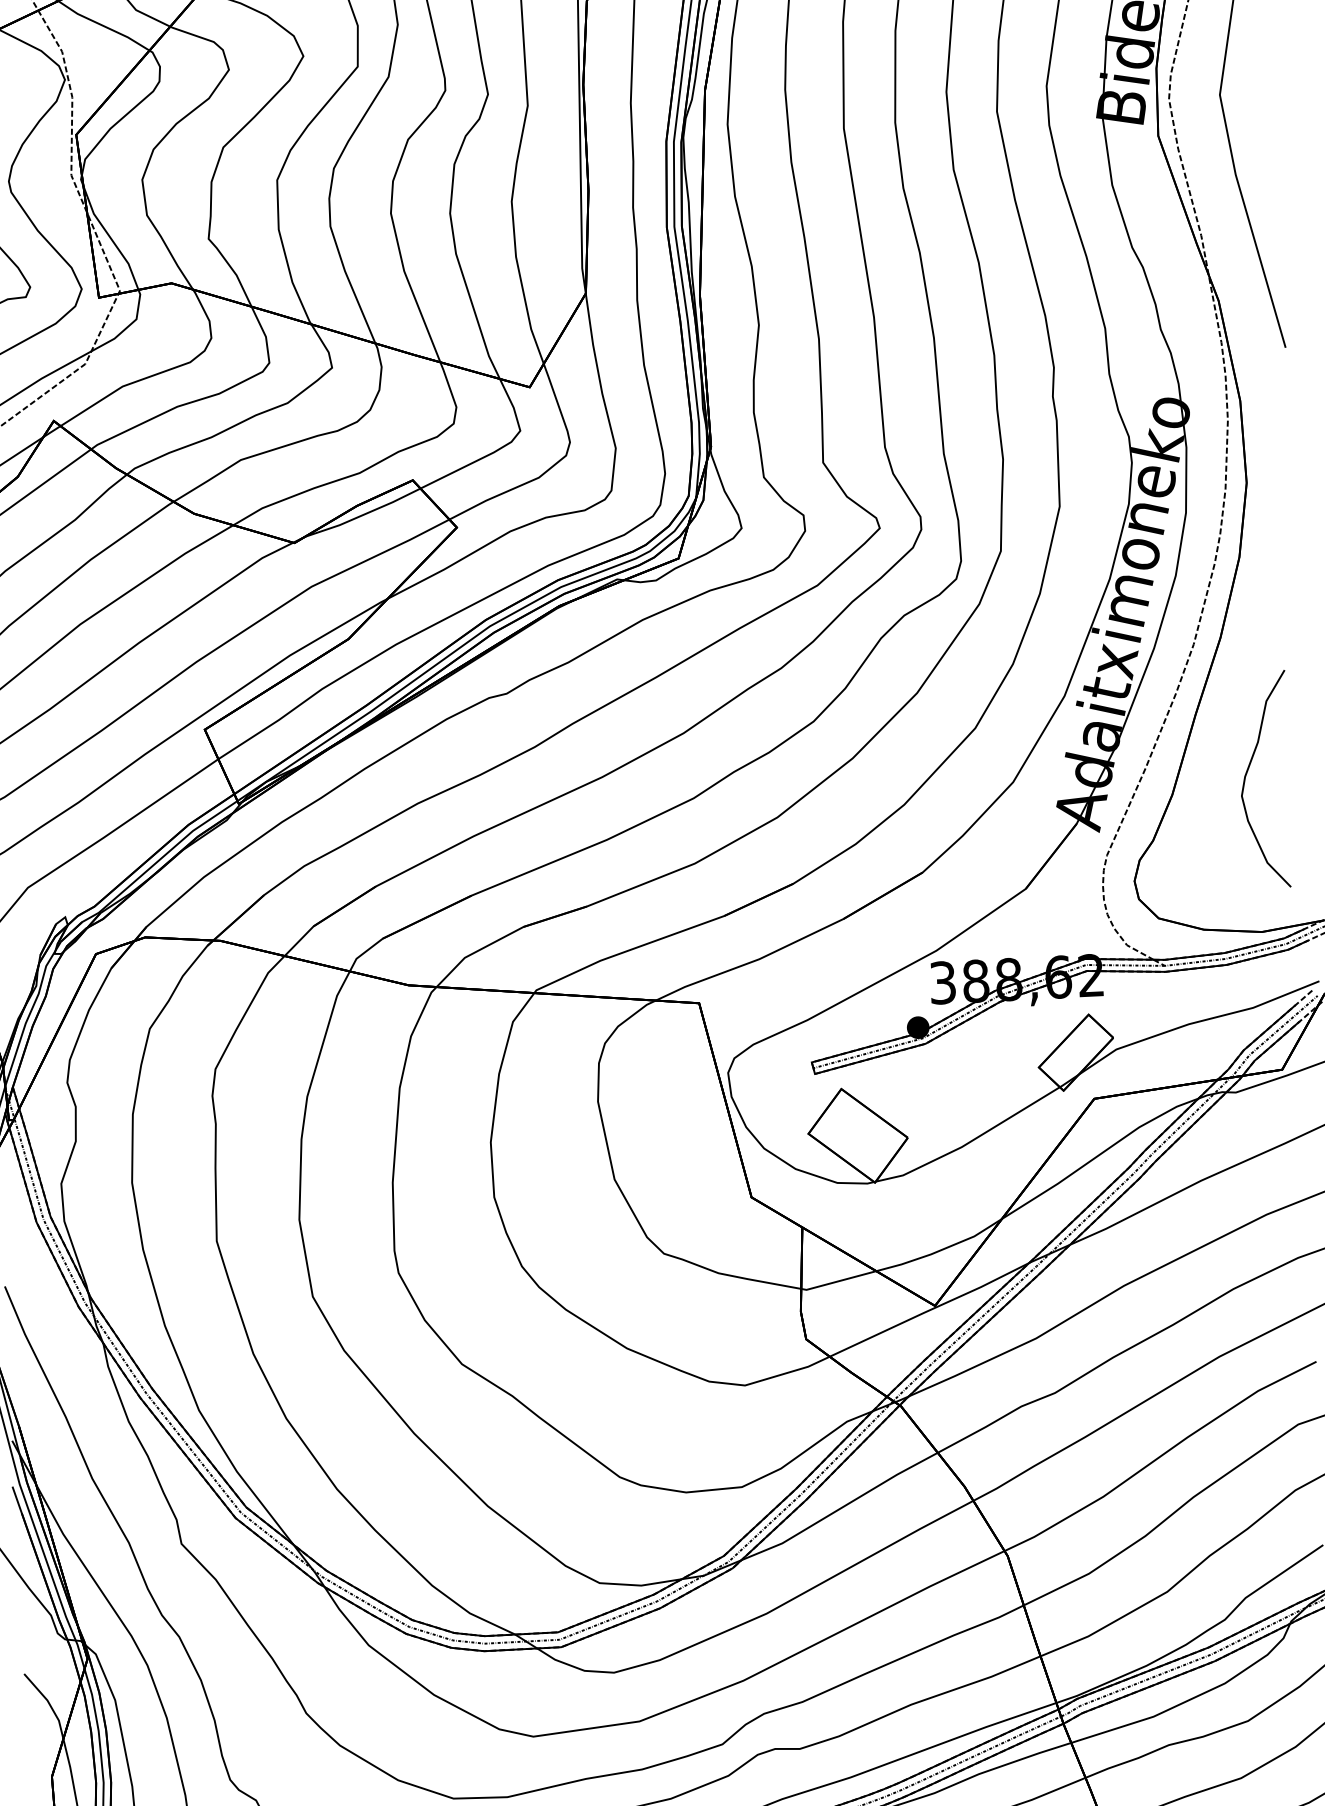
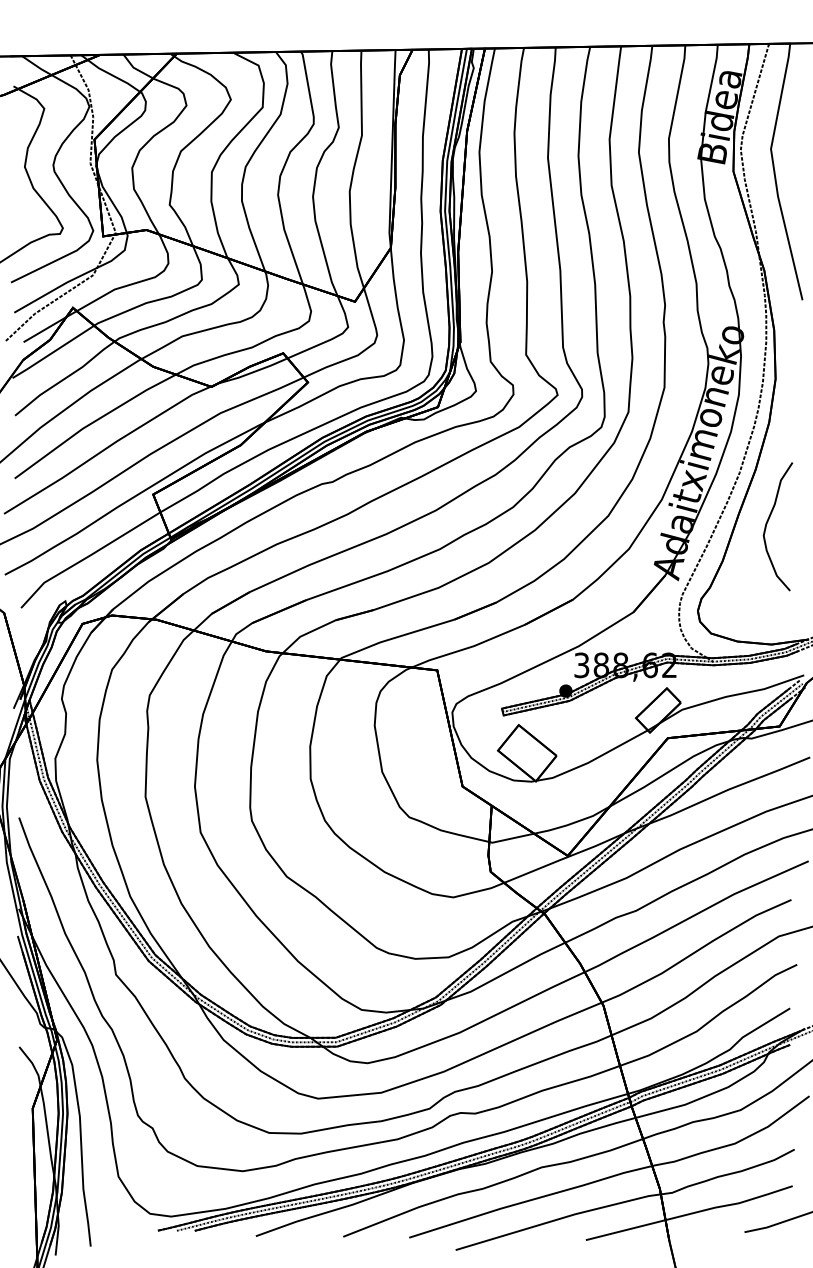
curve: (1247, 776) -> (767, 524), moved

